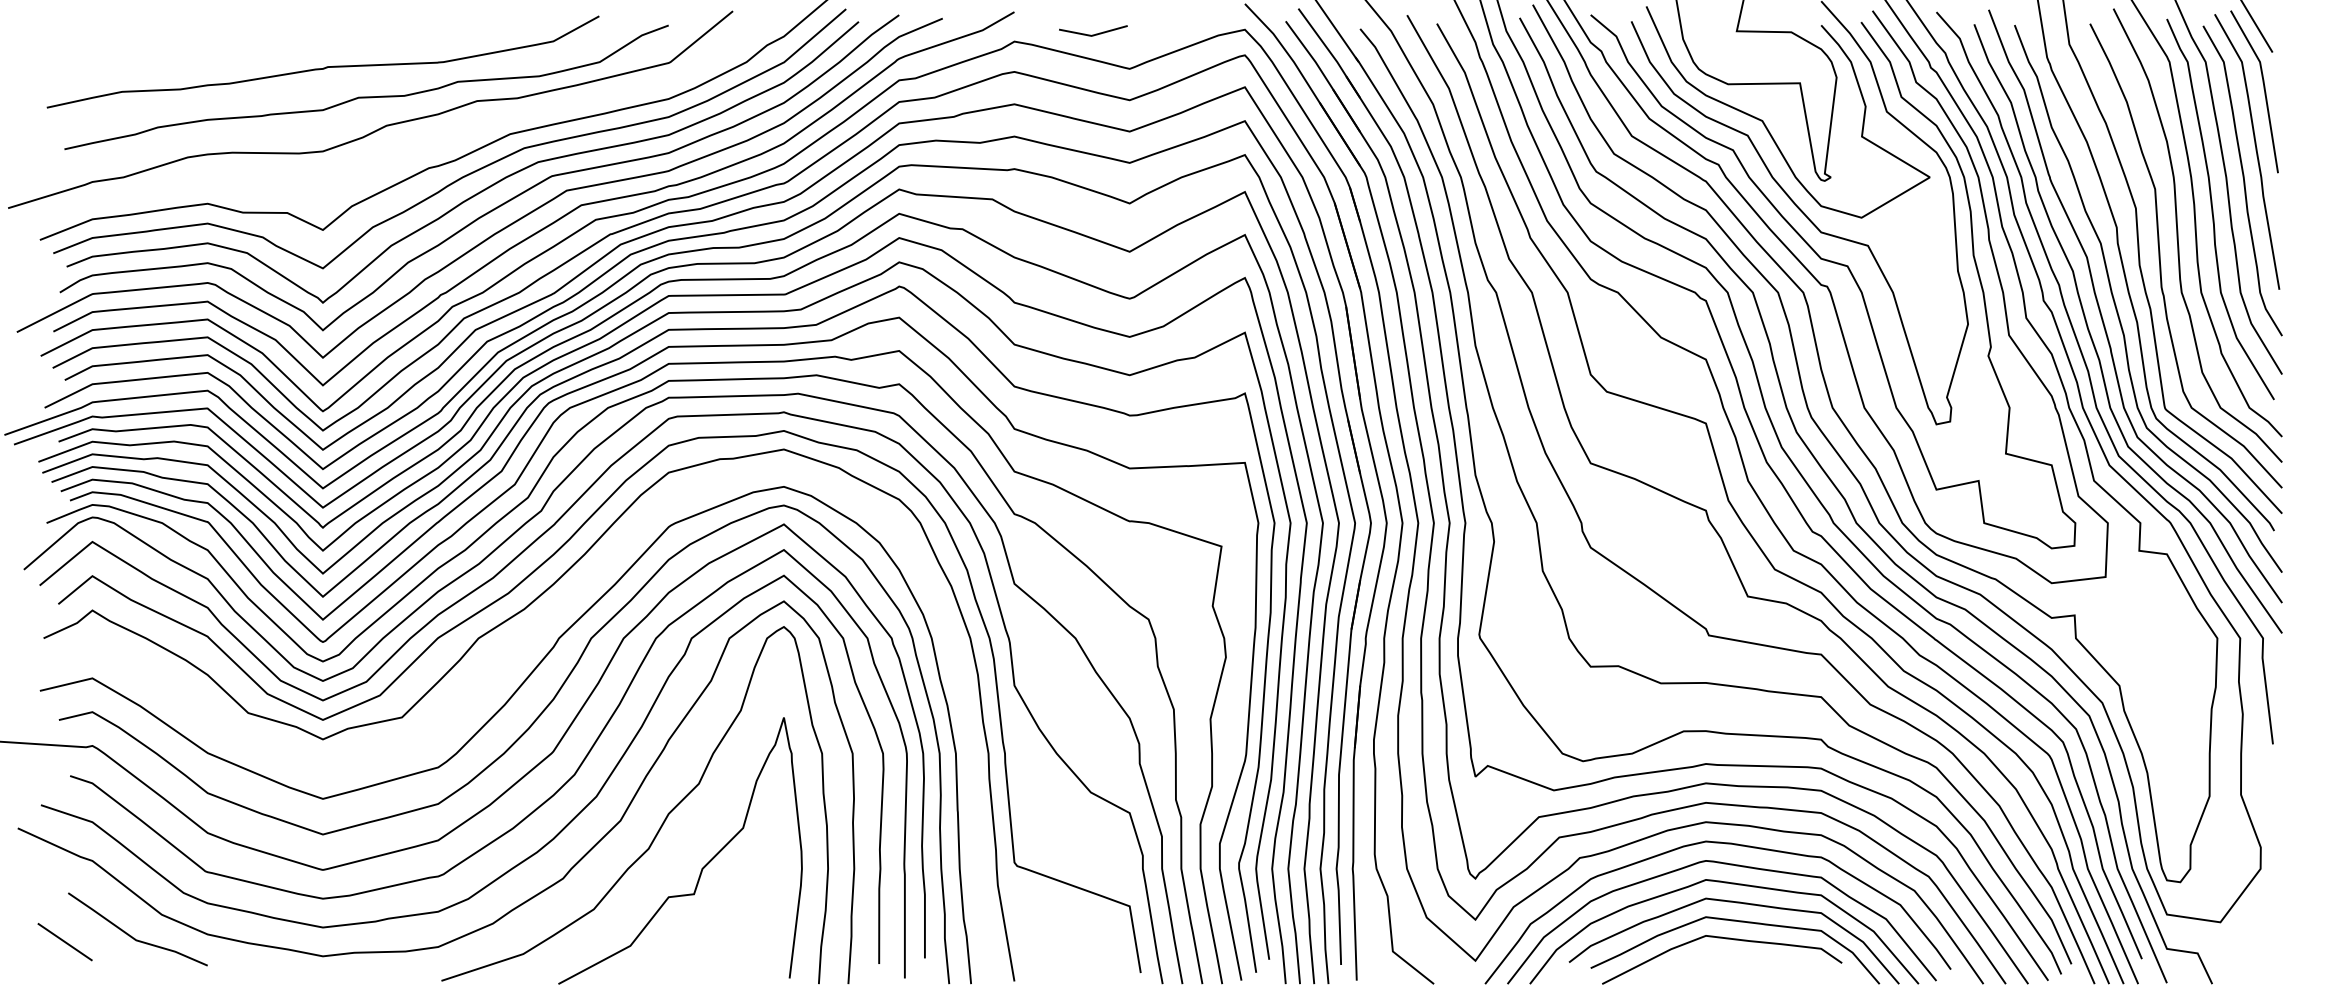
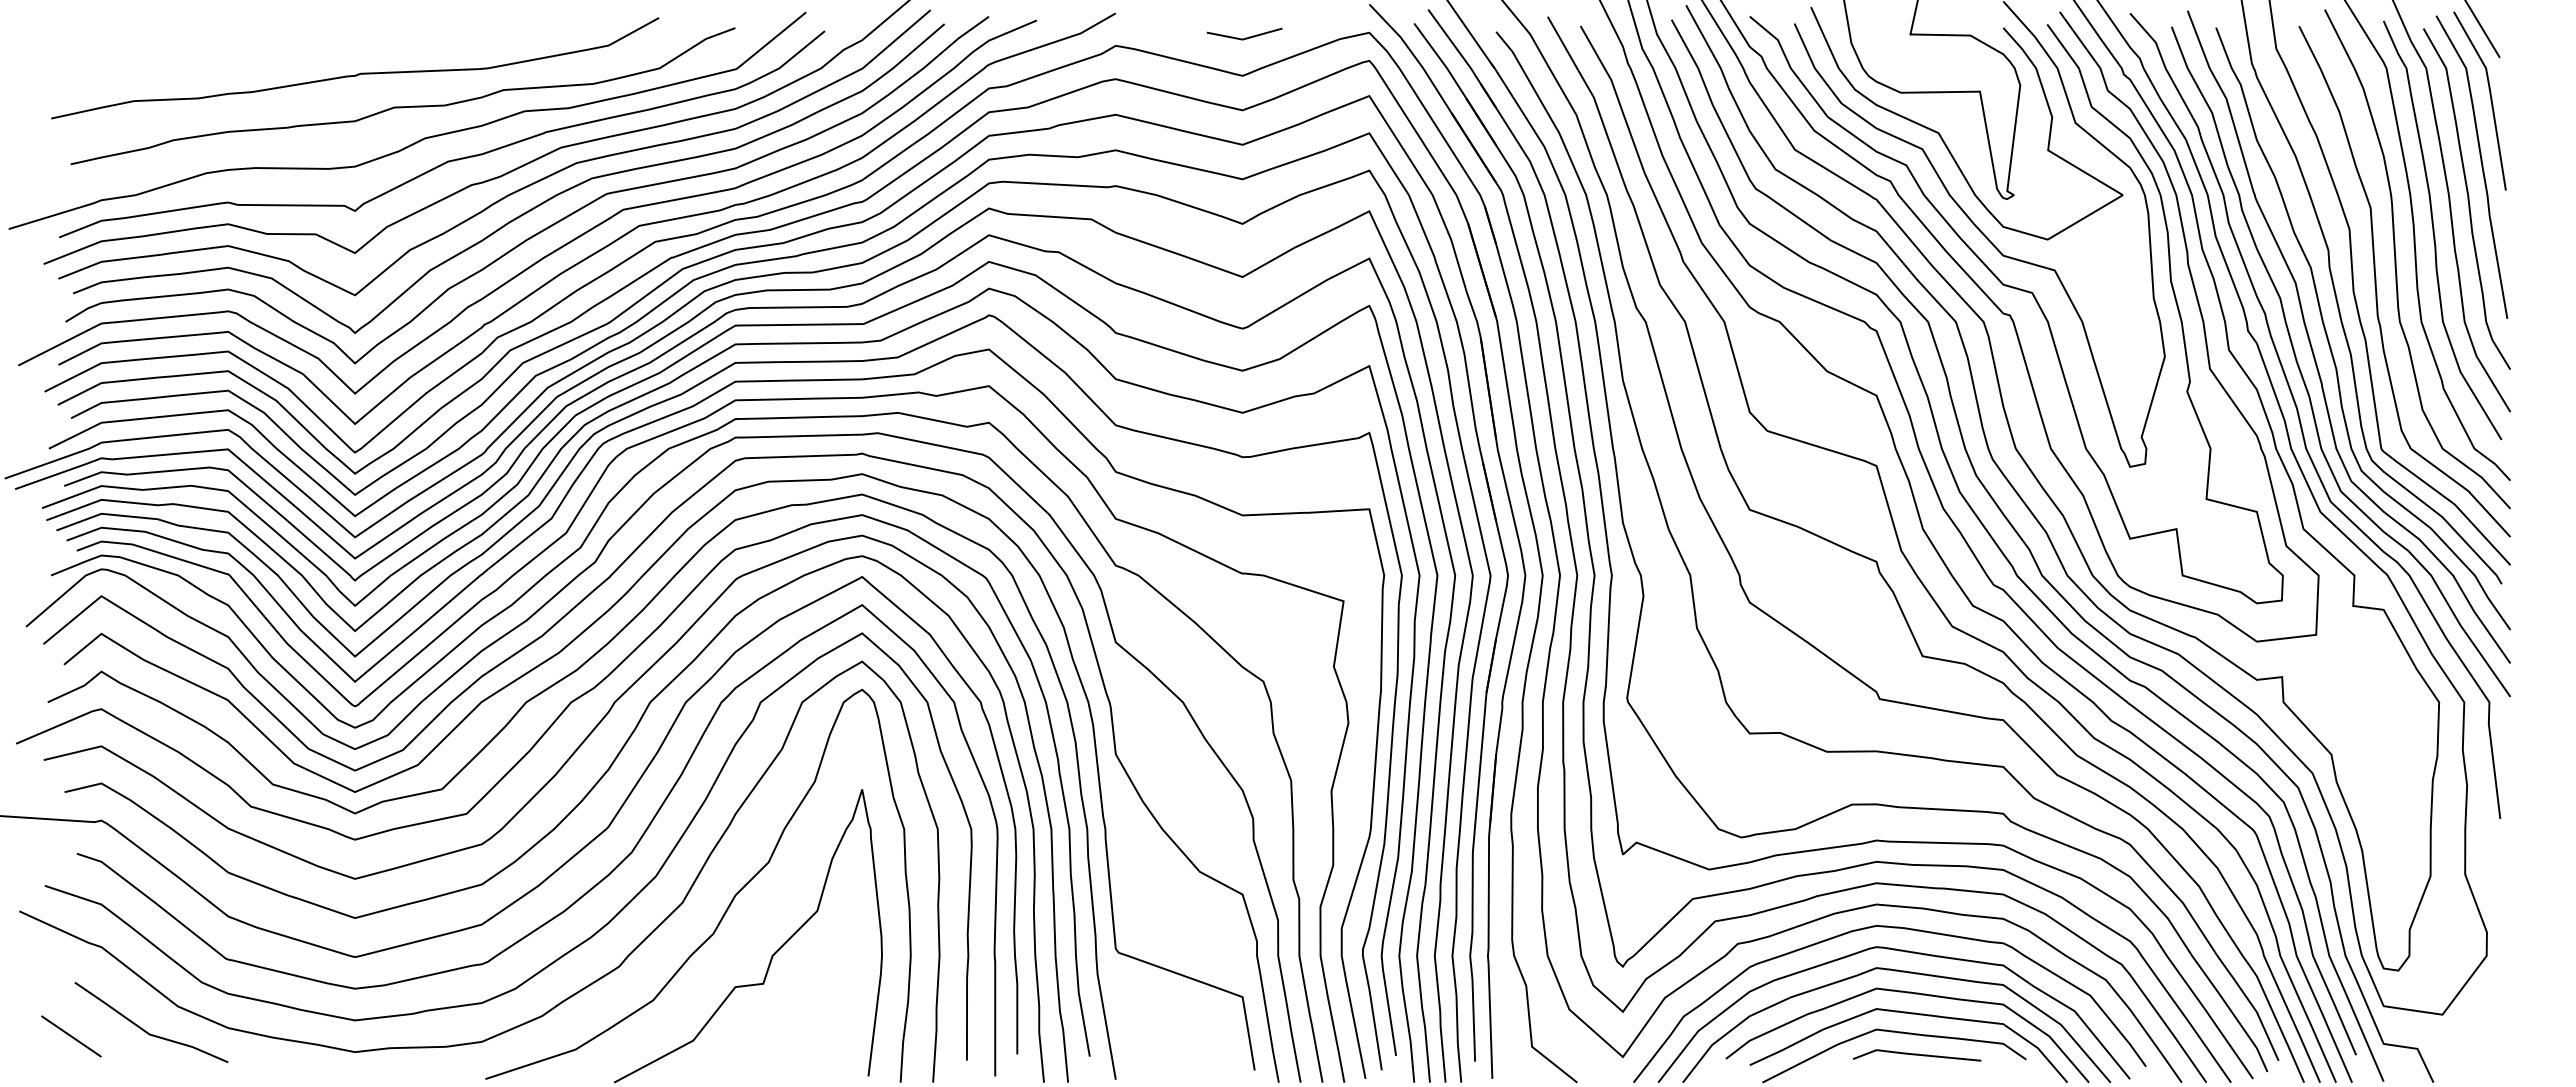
line: (1094, 34) -> (1245, 37), moved
curve: (406, 145) -> (447, 160), added
curve: (477, 687) -> (525, 756), added
line: (1742, 959) -> (1916, 1055), added

